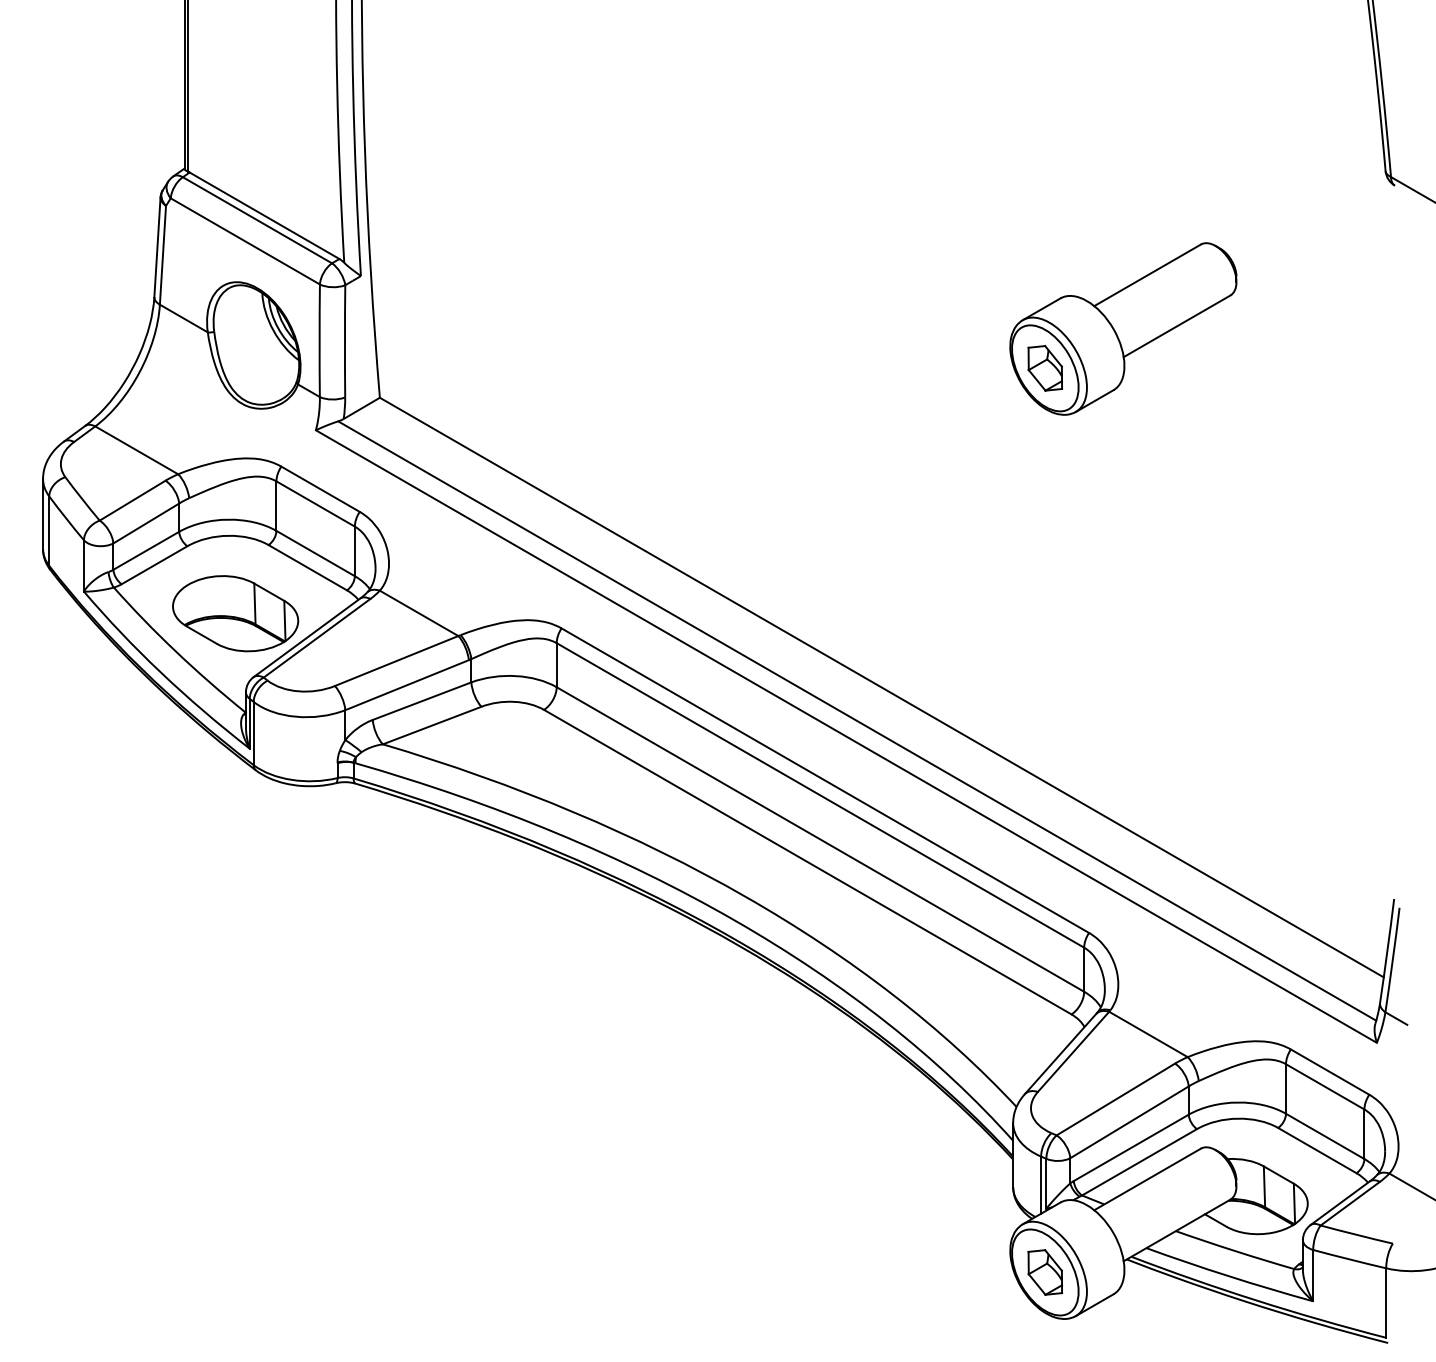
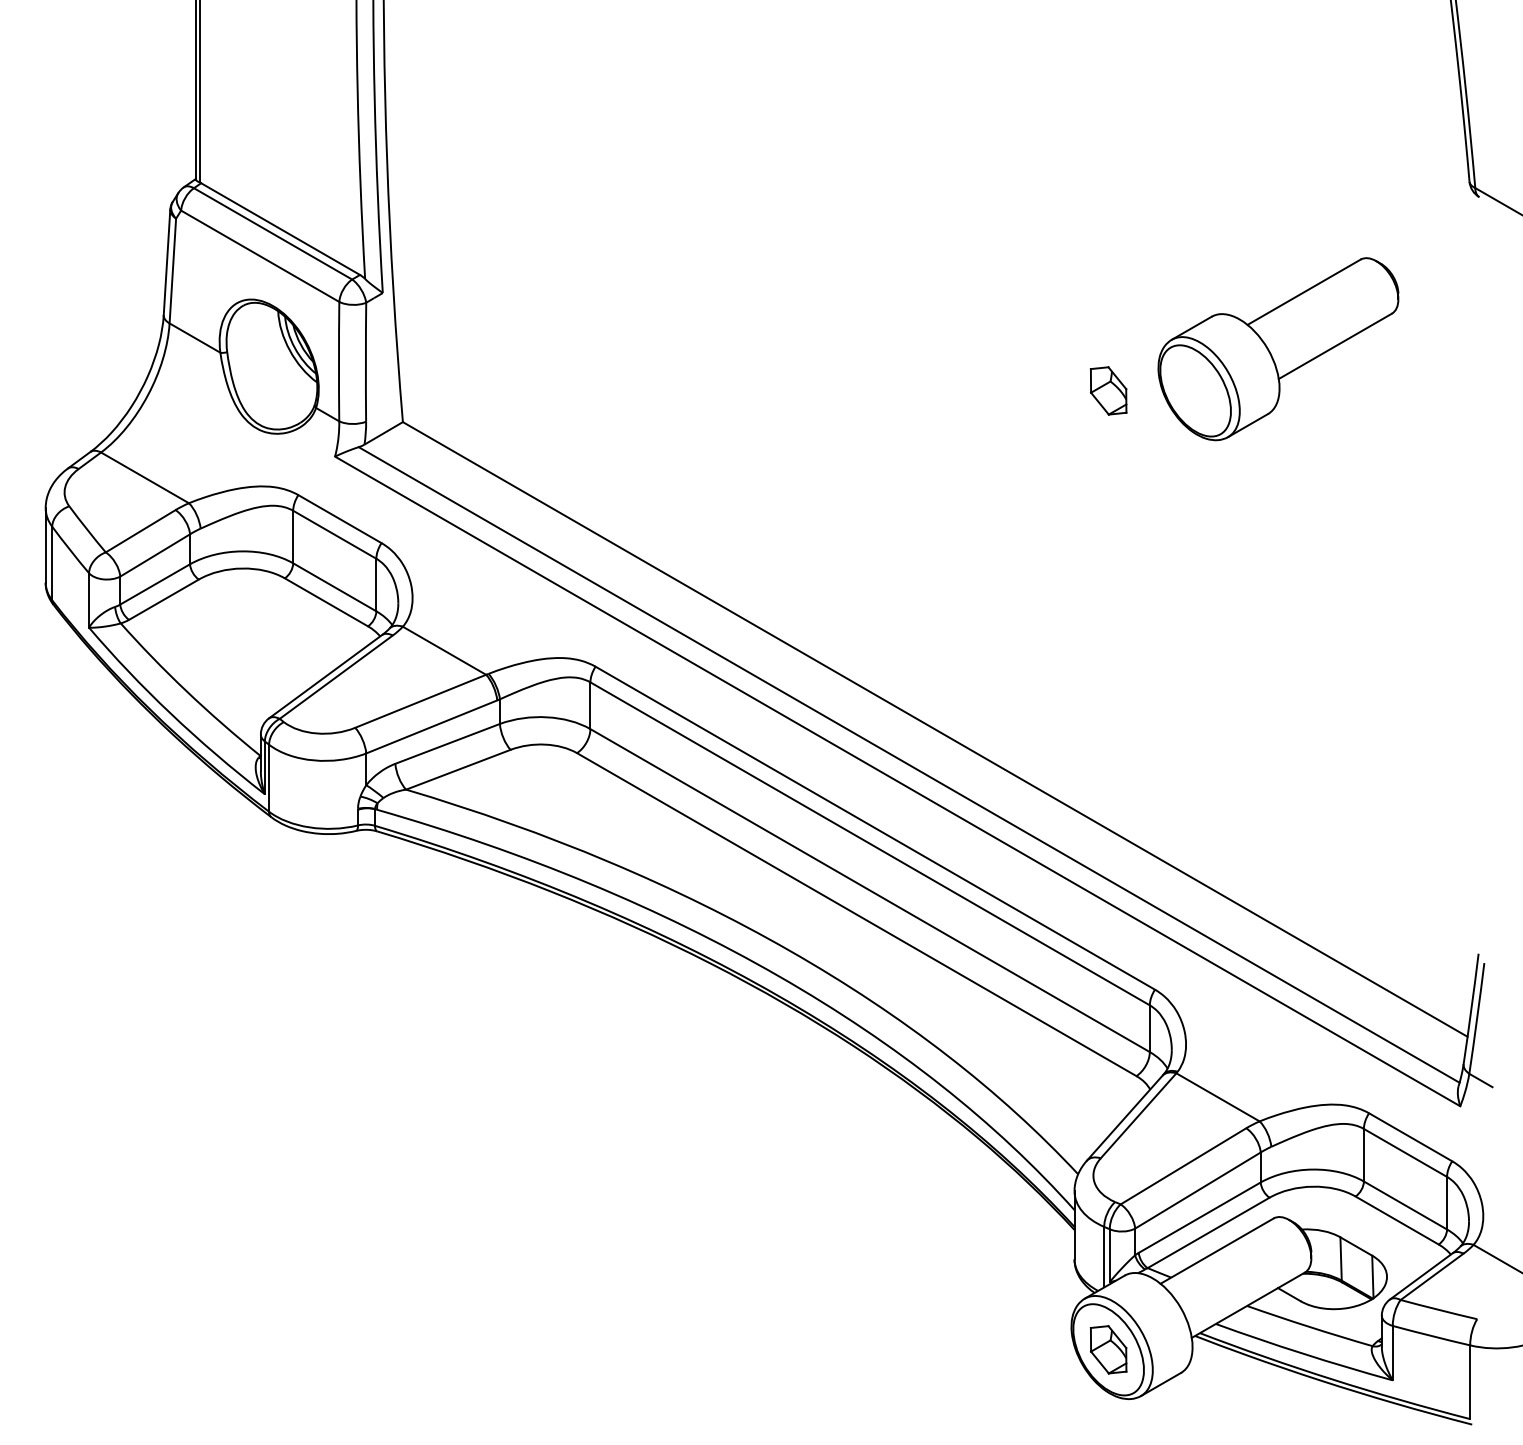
part: (1123, 329) -> (1278, 349), moved
part: (235, 613) -> (249, 650), removed

